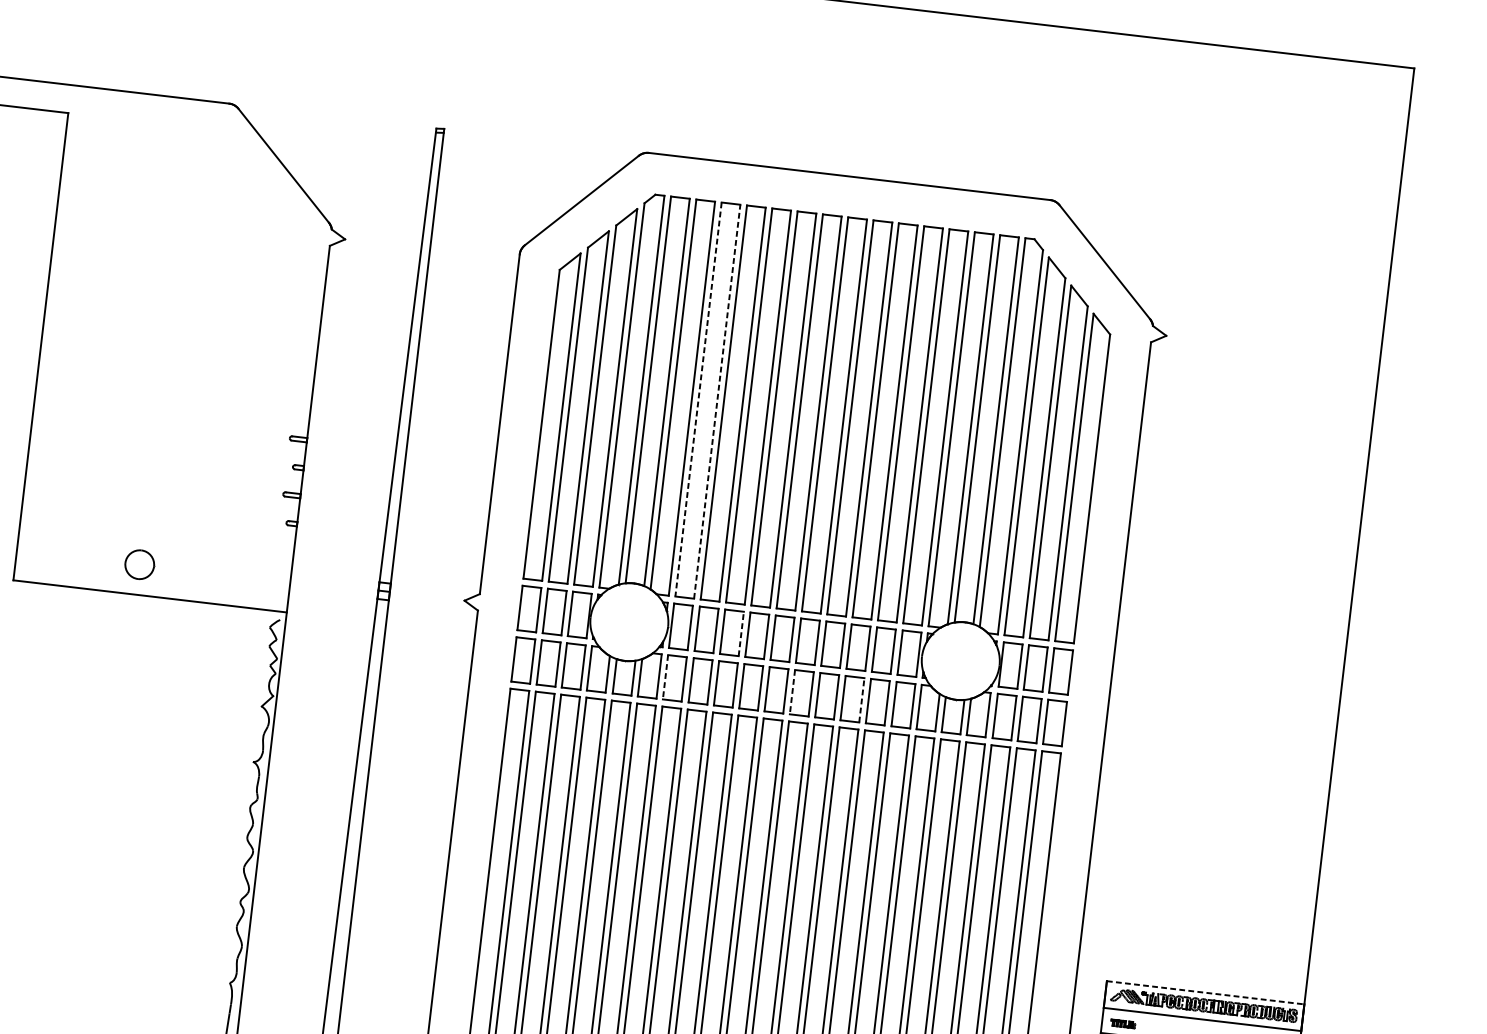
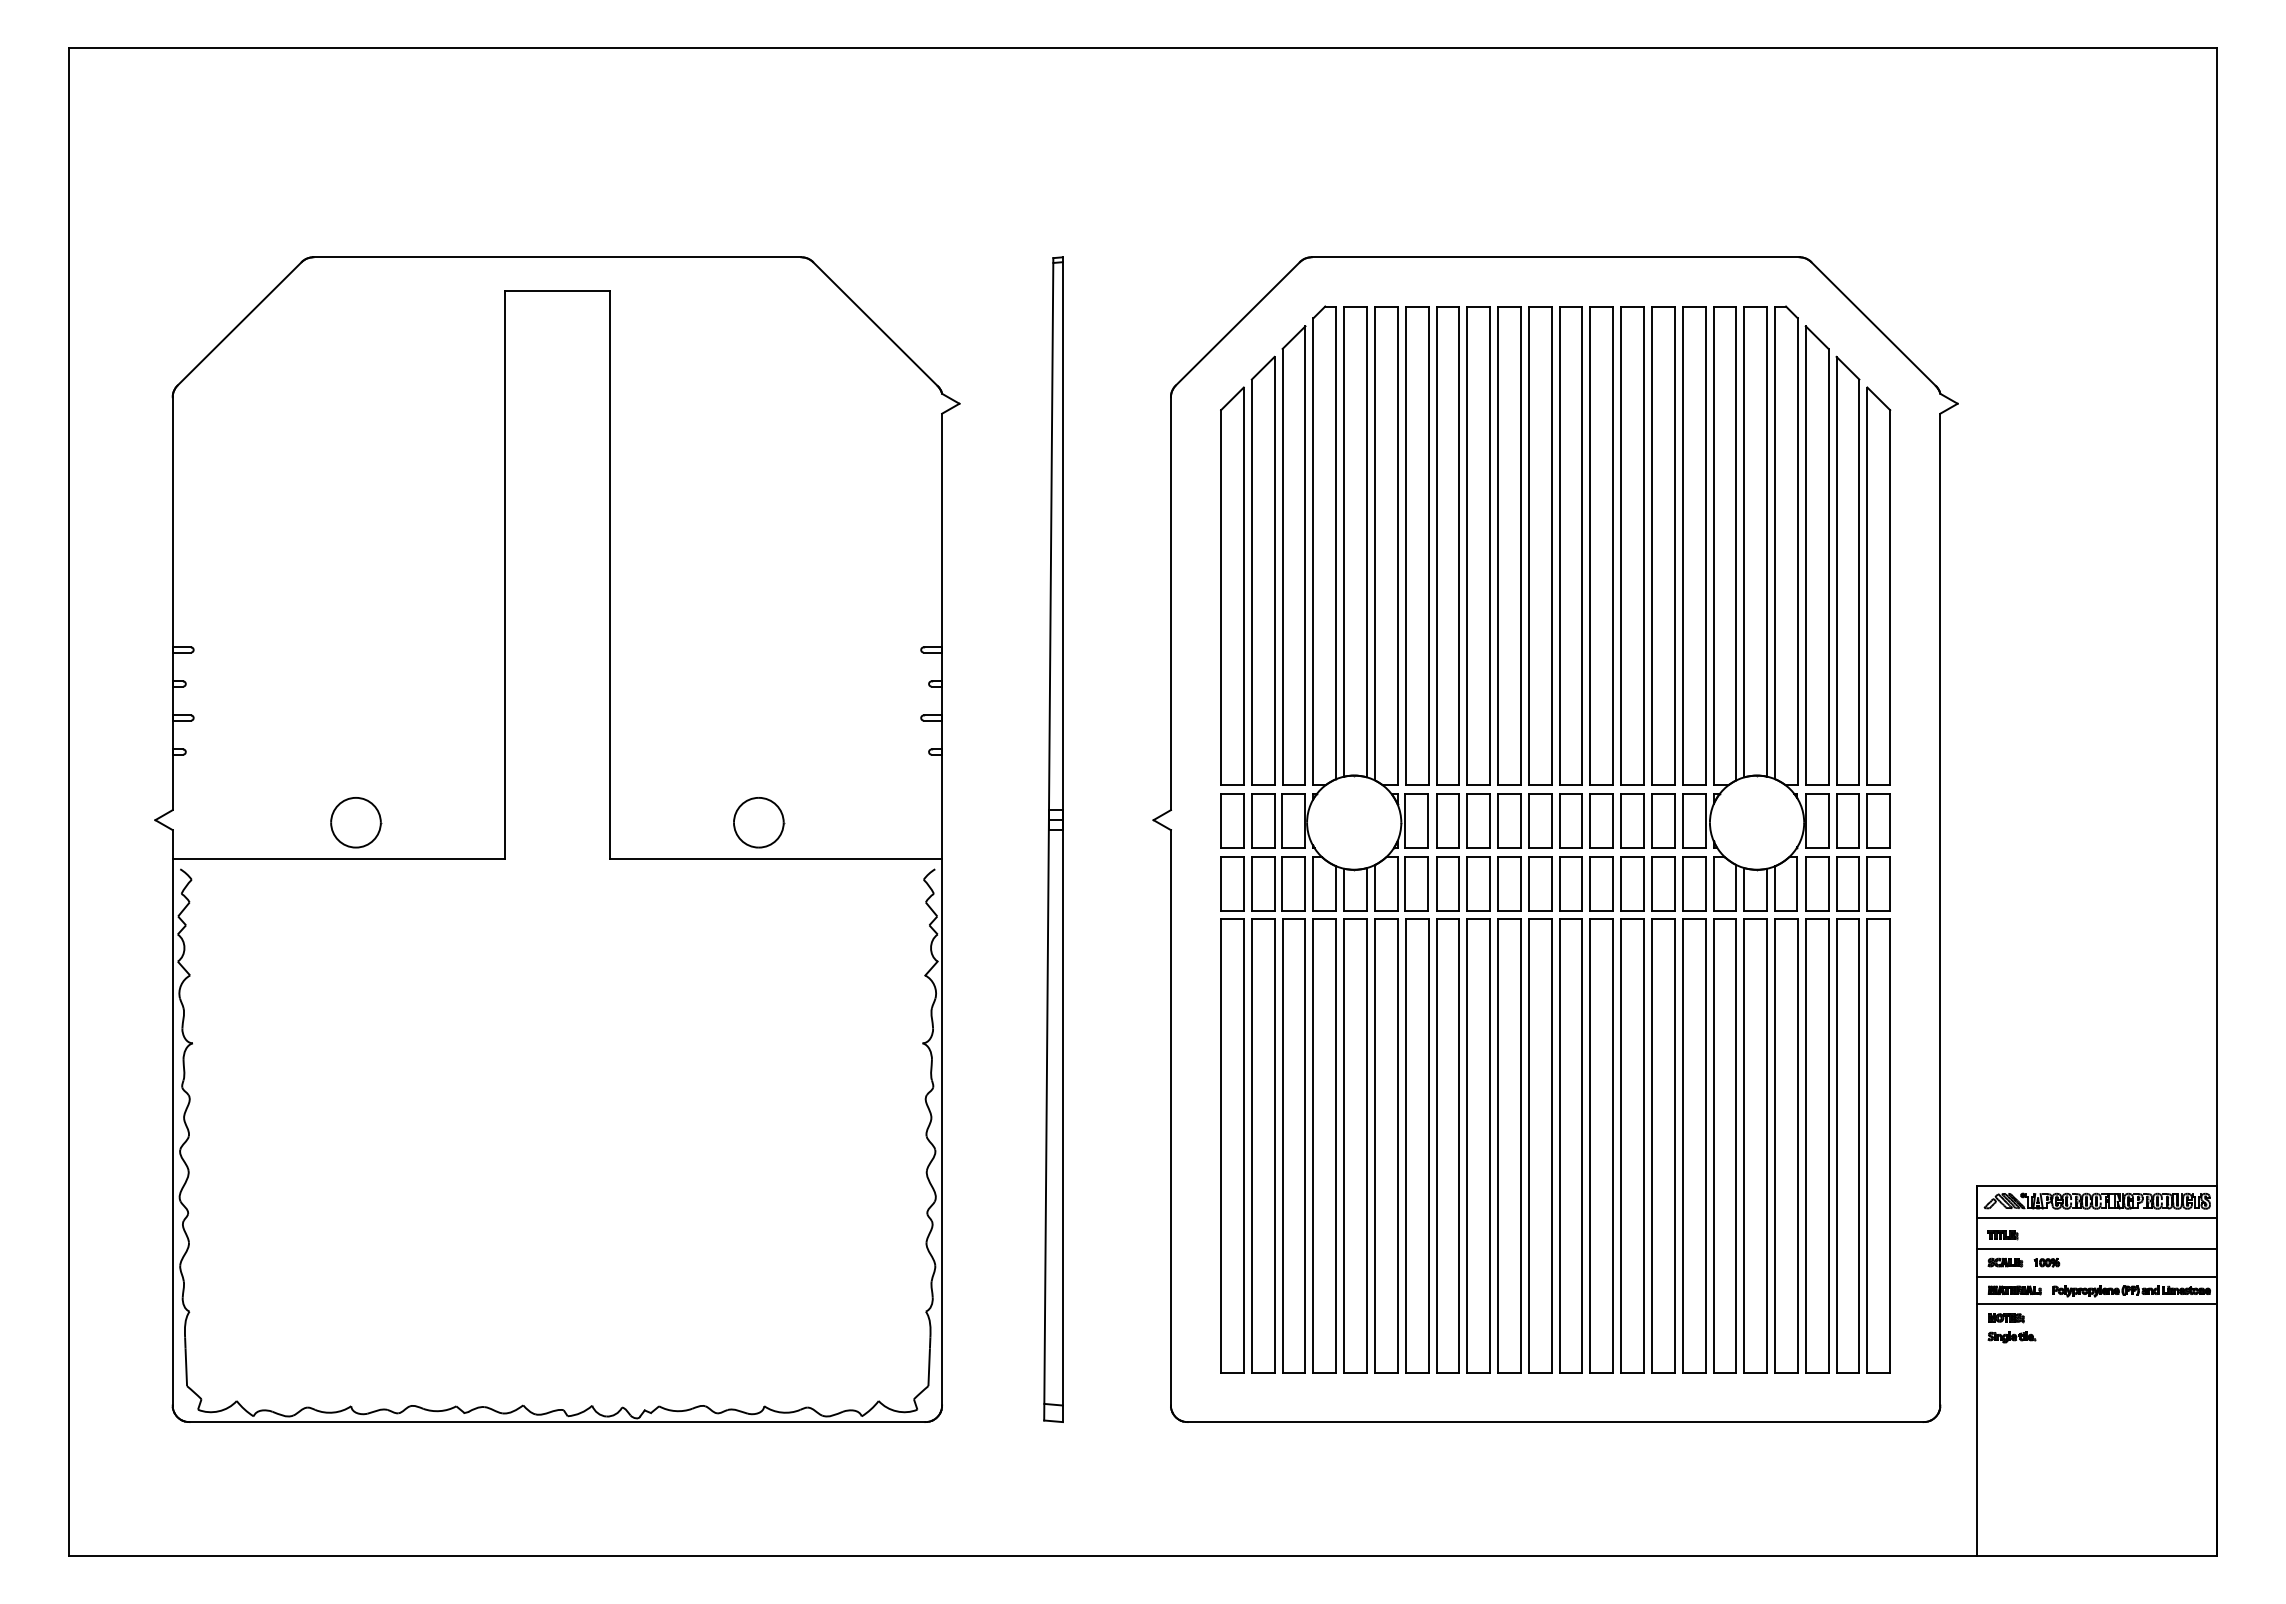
line: (698, 399) -> (1405, 546), dashed -> solid
line: (717, 401) -> (1428, 545), dashed -> solid
part: (140, 564) -> (759, 822), size x1.43
line: (741, 634) -> (1490, 821), dashed -> solid
line: (665, 677) -> (1405, 883), dashed -> solid
line: (792, 692) -> (1559, 883), dashed -> solid
line: (861, 700) -> (1643, 883), dashed -> solid
line: (1205, 992) -> (2097, 1185), dashed -> solid

